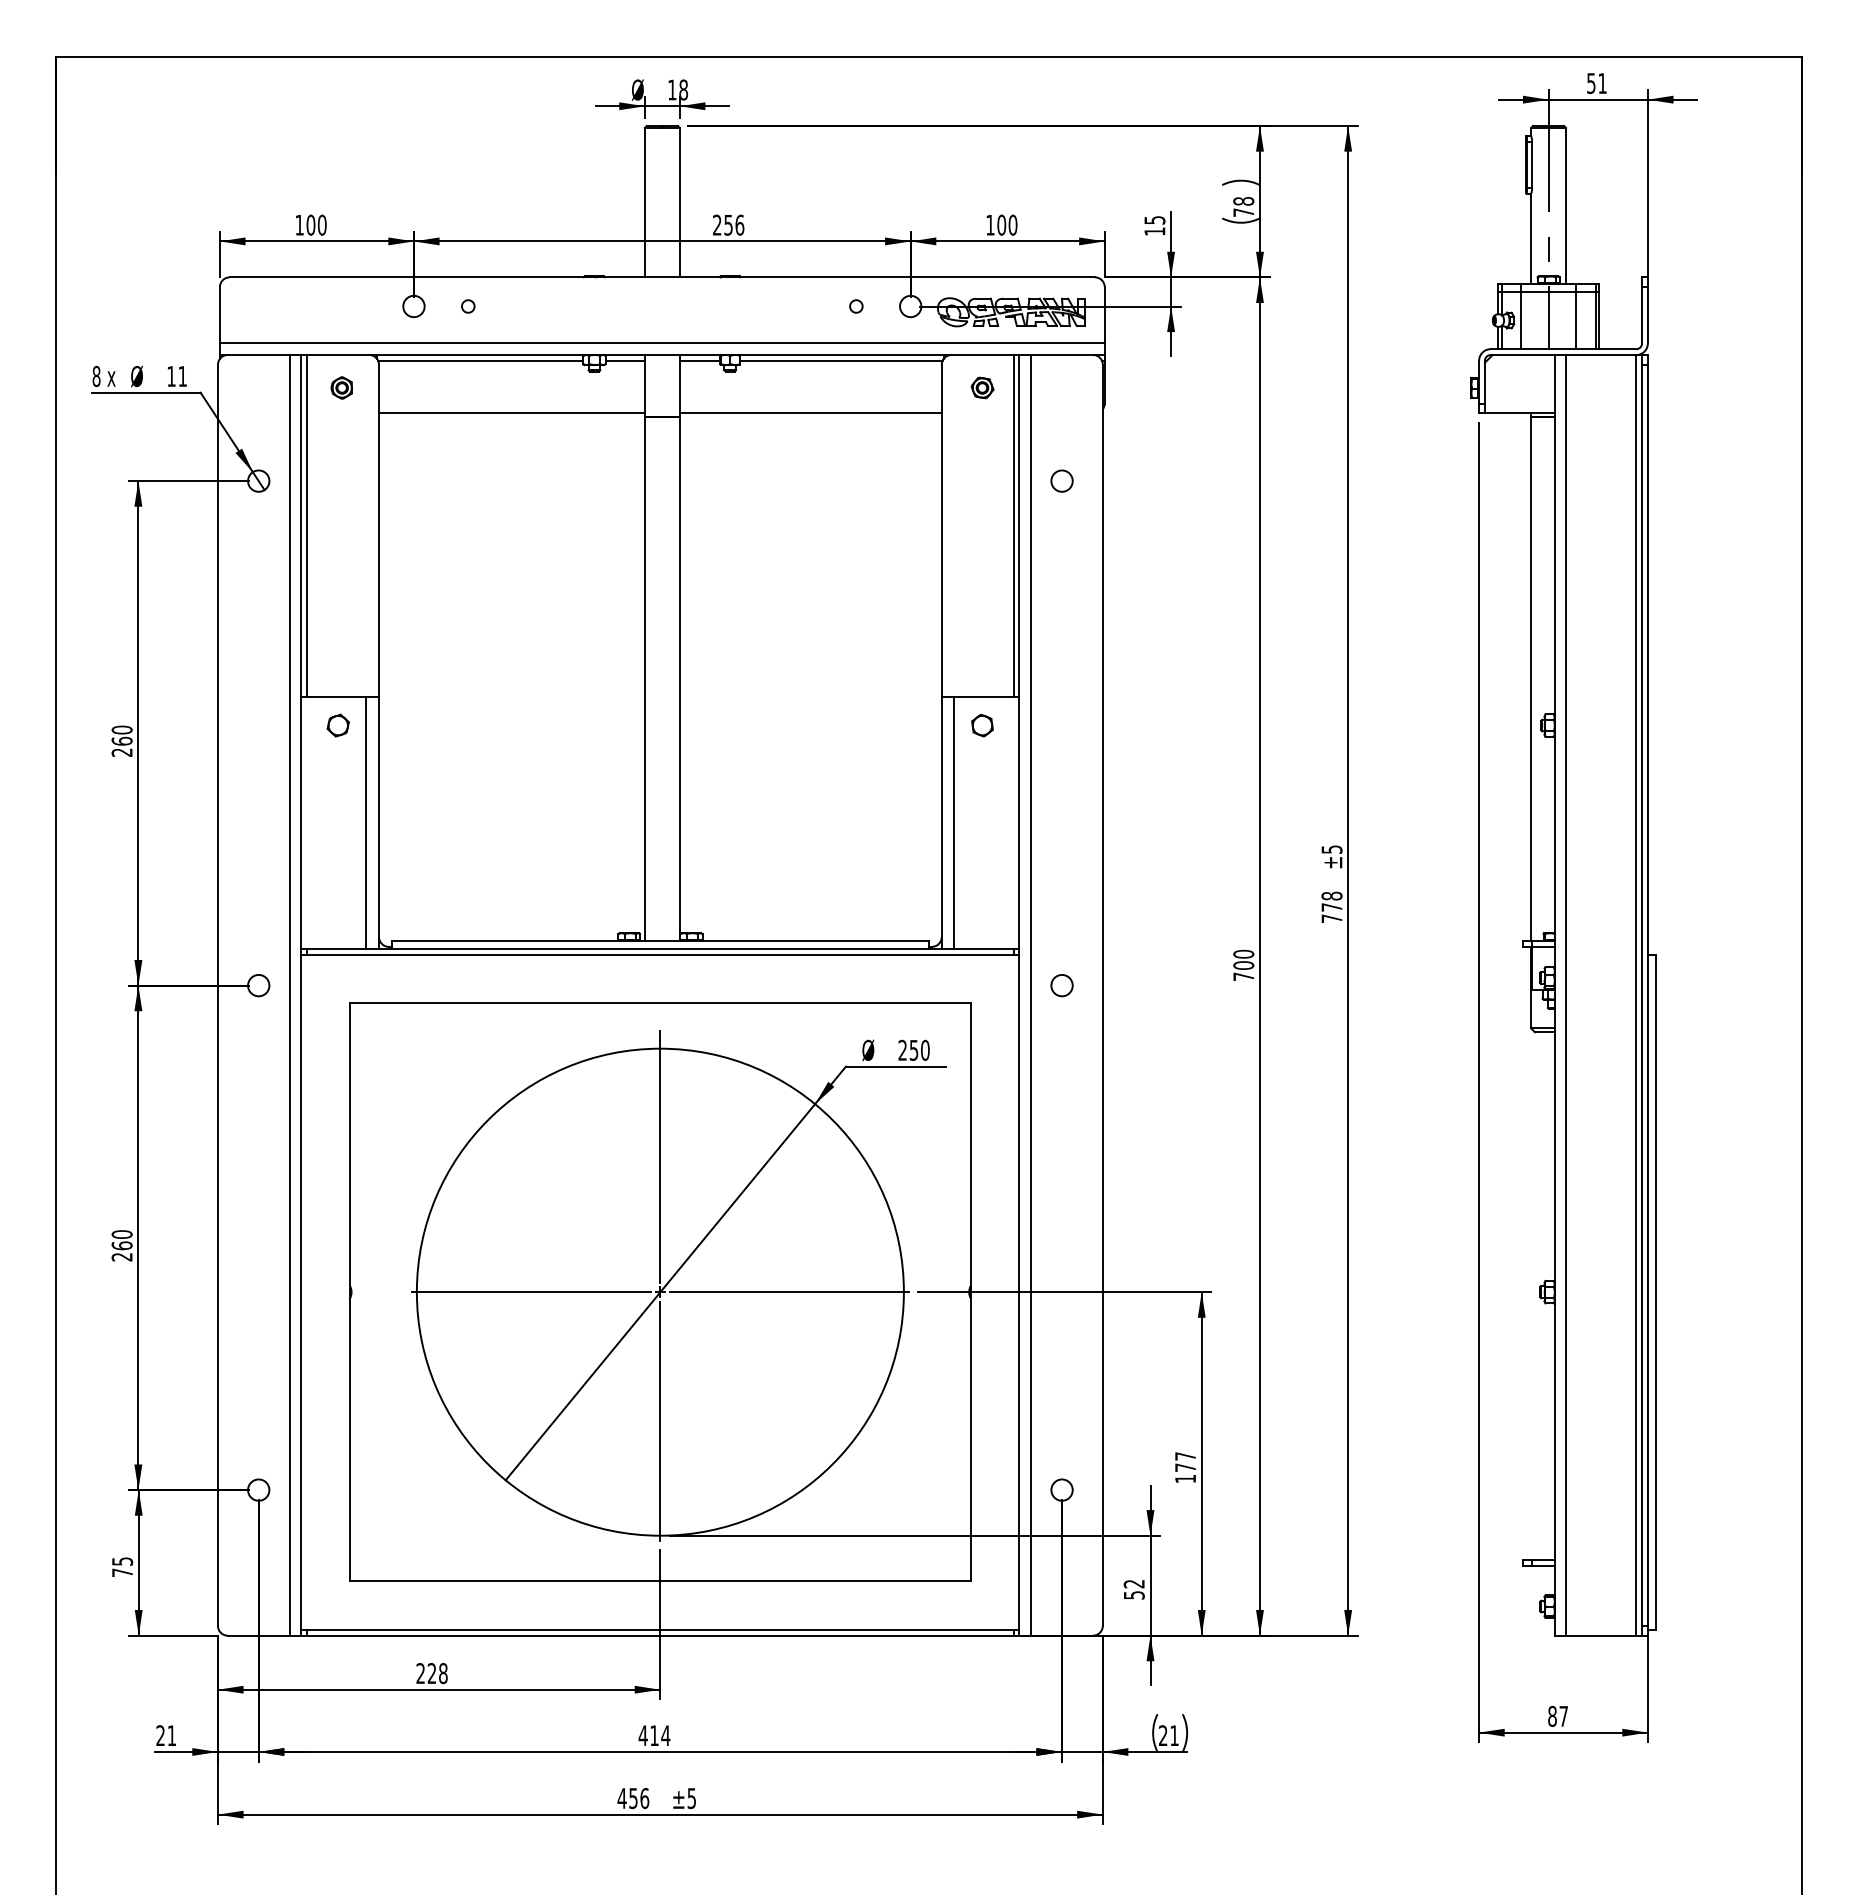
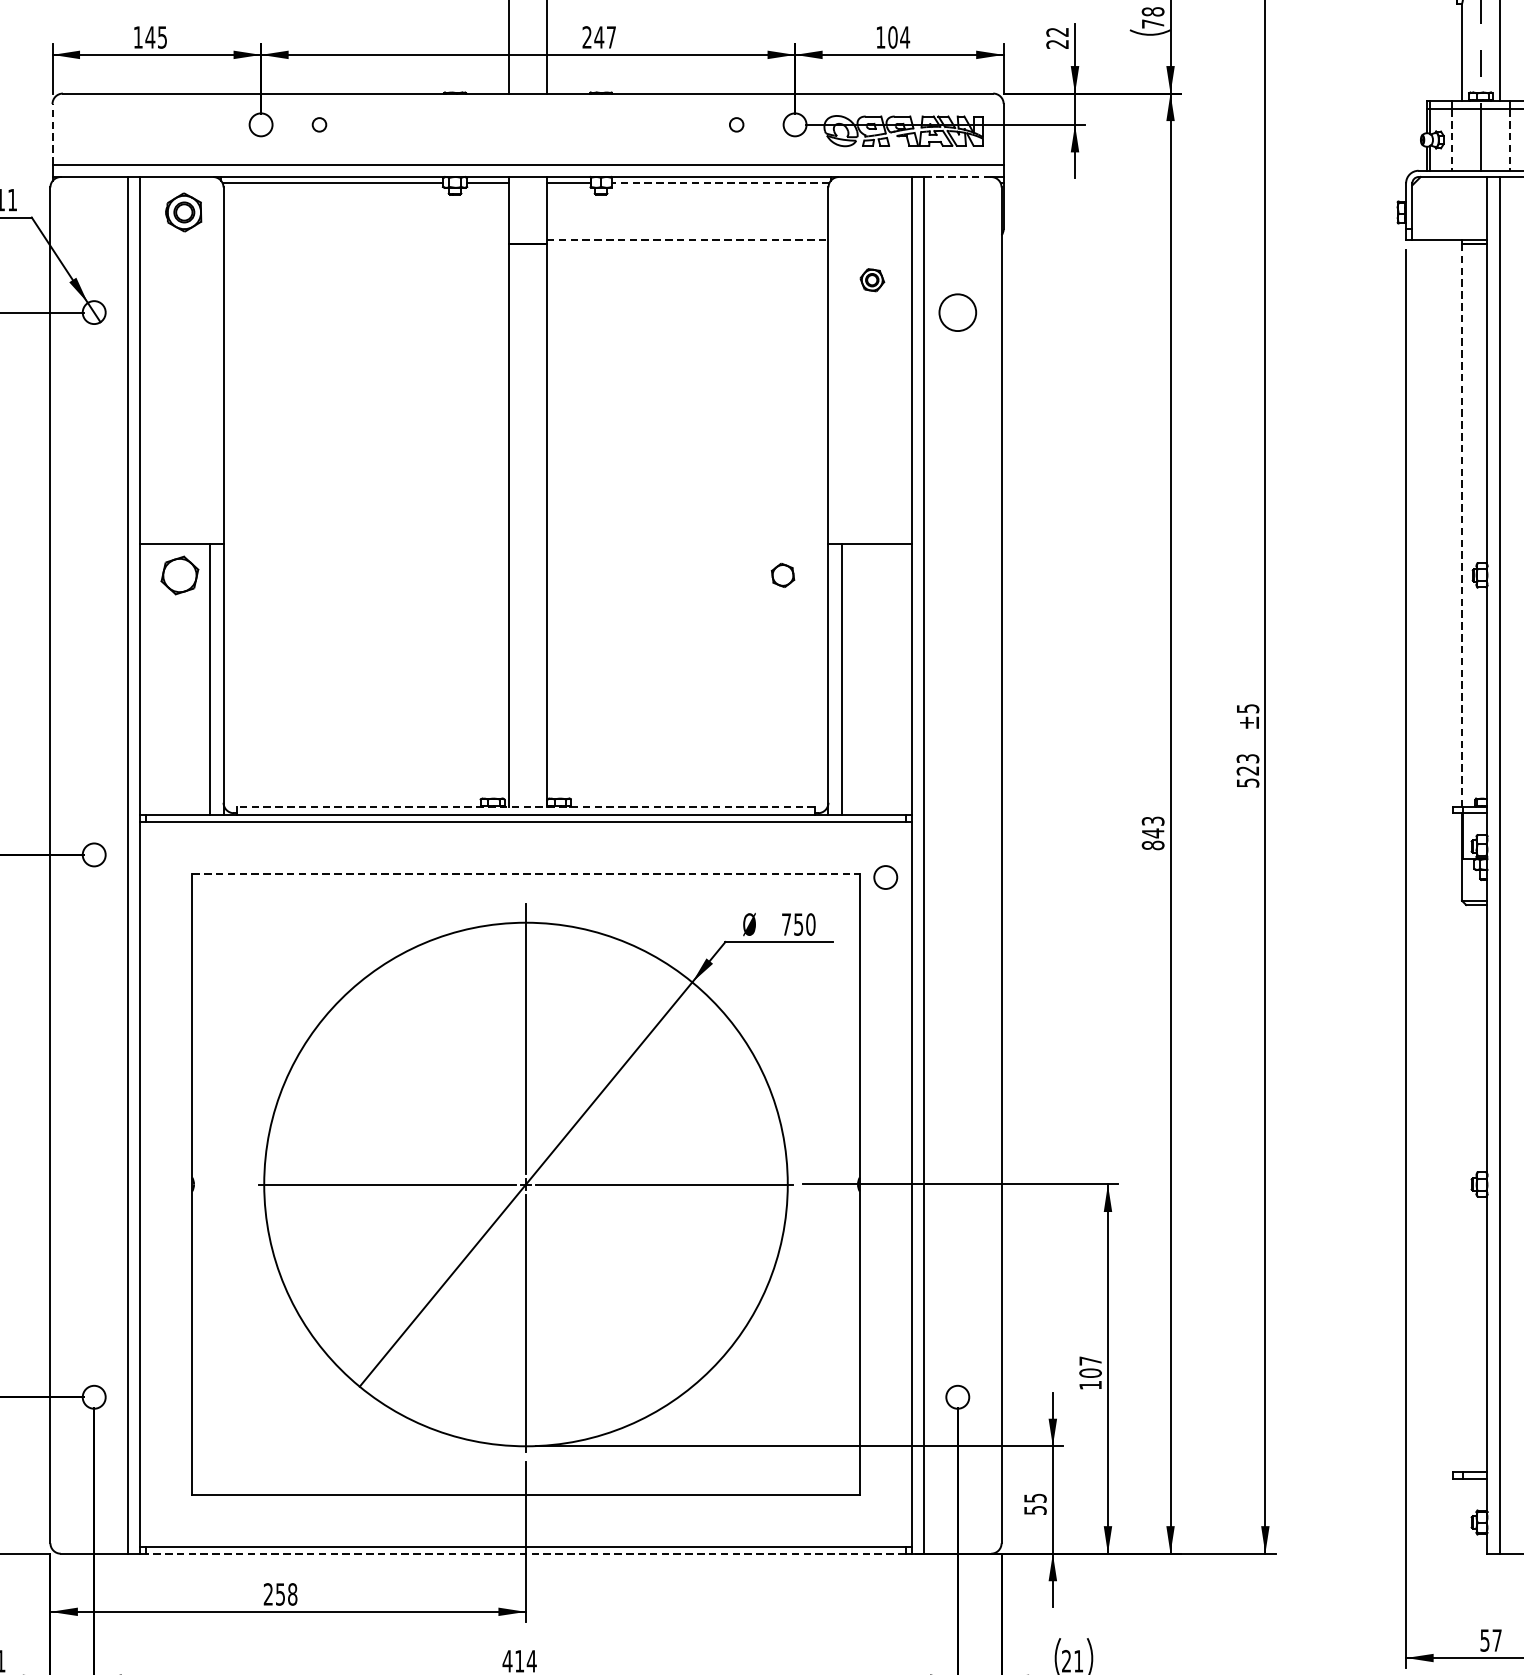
text: (316, 224) -> (156, 36), 100 -> 145
text: (733, 224) -> (604, 36), 256 -> 247
text: (1012, 224) -> (904, 36), 100 -> 104
text: (1154, 225) -> (1057, 37), 15 -> 22
line: (219, 314) -> (52, 133), solid -> dashed
line: (1521, 320) -> (1451, 139), solid -> dashed
line: (1575, 320) -> (1509, 139), solid -> dashed
line: (1061, 355) -> (957, 177), solid -> dashed
line: (840, 360) -> (719, 182), solid -> dashed
part: (341, 387) -> (183, 211), size x1.6
part: (982, 387) -> (872, 279), moved
line: (511, 413) -> (365, 239), removed
line: (810, 413) -> (687, 239), solid -> dashed
circle: (1061, 480) -> (957, 311), size x1.6
line: (307, 525) -> (146, 360), removed
line: (1013, 525) -> (905, 360), removed
line: (1531, 679) -> (1462, 525), solid -> dashed
part: (337, 725) -> (178, 575), size x1.6
part: (982, 725) -> (783, 575), moved
text: (1331, 906) -> (1247, 769), 778 -> 523
line: (660, 941) -> (526, 807), solid -> dashed
text: (1243, 965) -> (1152, 833), 700 -> 843
circle: (1061, 985) -> (885, 877), moved
line: (660, 1003) -> (526, 874), solid -> dashed
text: (902, 1049) -> (786, 923), 250 -> 750
text: (1185, 1467) -> (1090, 1372), 177 -> 107
text: (1133, 1584) -> (1034, 1498), 52 -> 55
line: (659, 1635) -> (525, 1553), solid -> dashed
text: (431, 1673) -> (279, 1594), 228 -> 258
text: (1552, 1715) -> (1485, 1639), 87 -> 57

